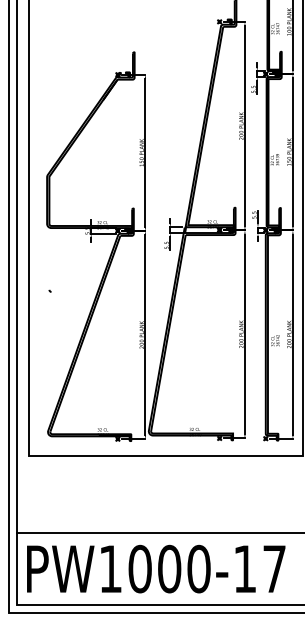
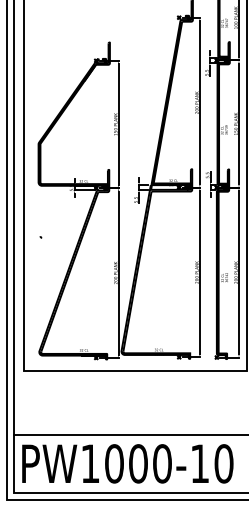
text: (273, 568) -> (223, 463), PW1000-17 -> PW1000-10

